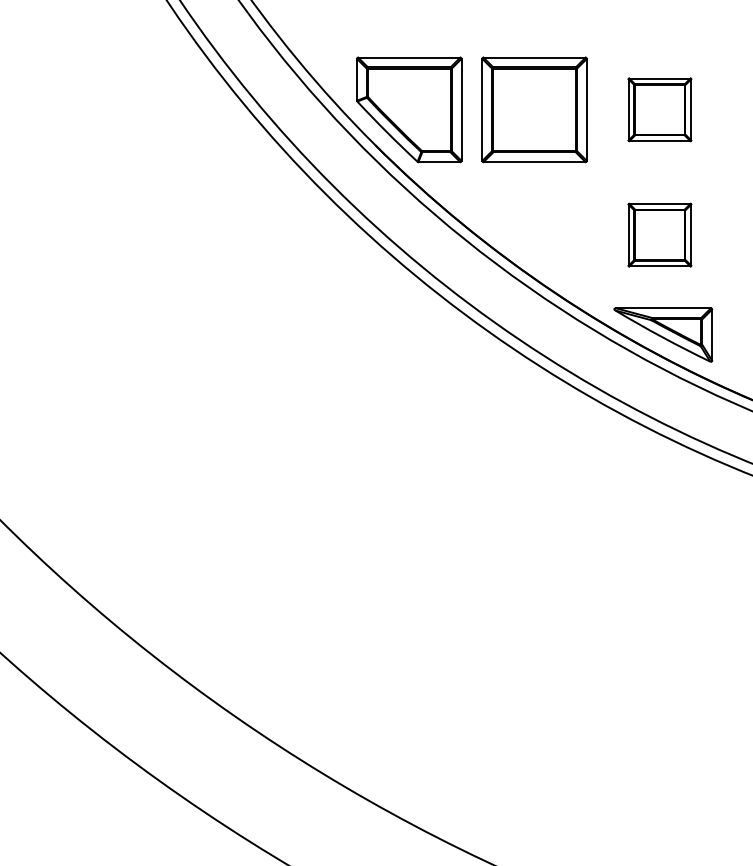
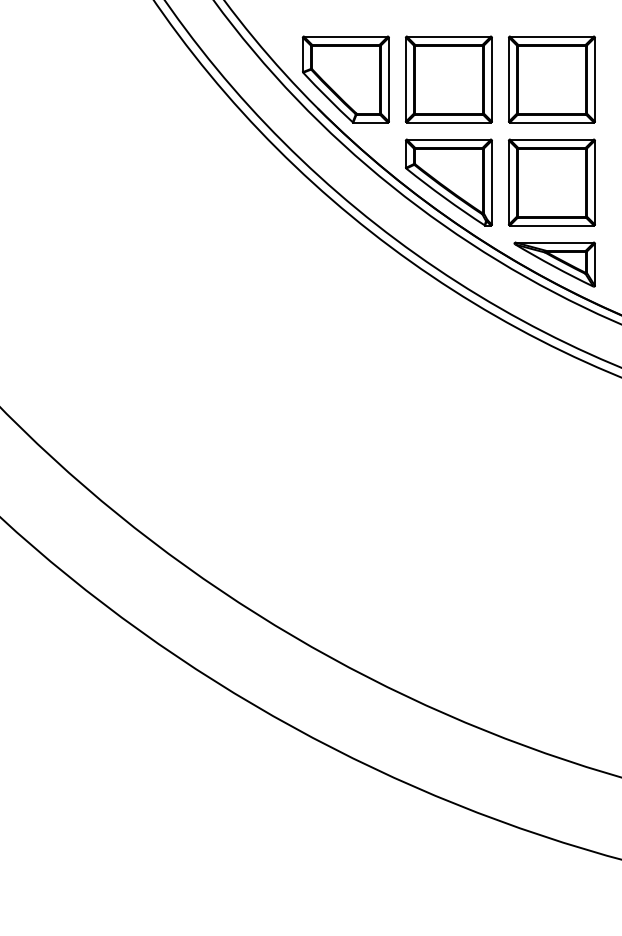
part: (659, 109) -> (551, 79), size x1.67
part: (534, 235) -> (448, 182), added
part: (659, 235) -> (551, 182), size x1.67

